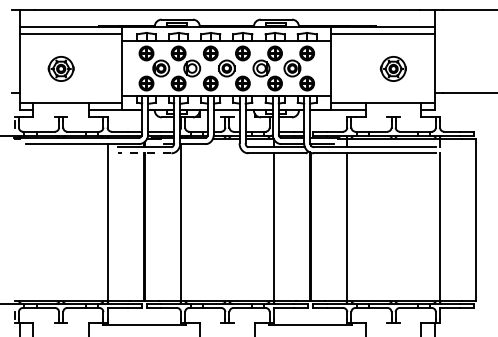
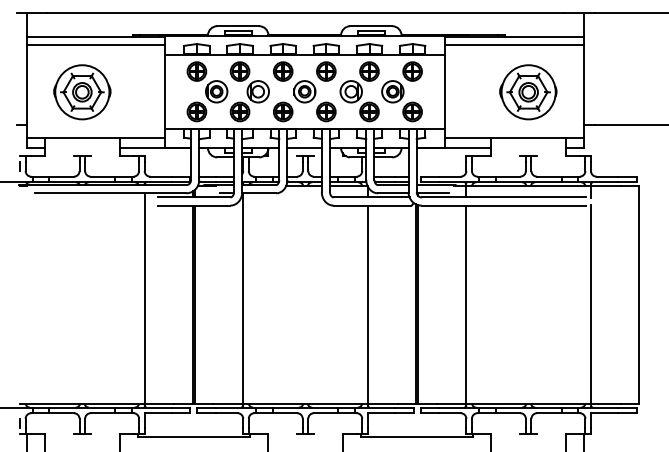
part: (61, 69) -> (82, 92), size x1.67
part: (393, 69) -> (528, 92), size x1.67
line: (143, 153) -> (193, 205), dashed -> solid

